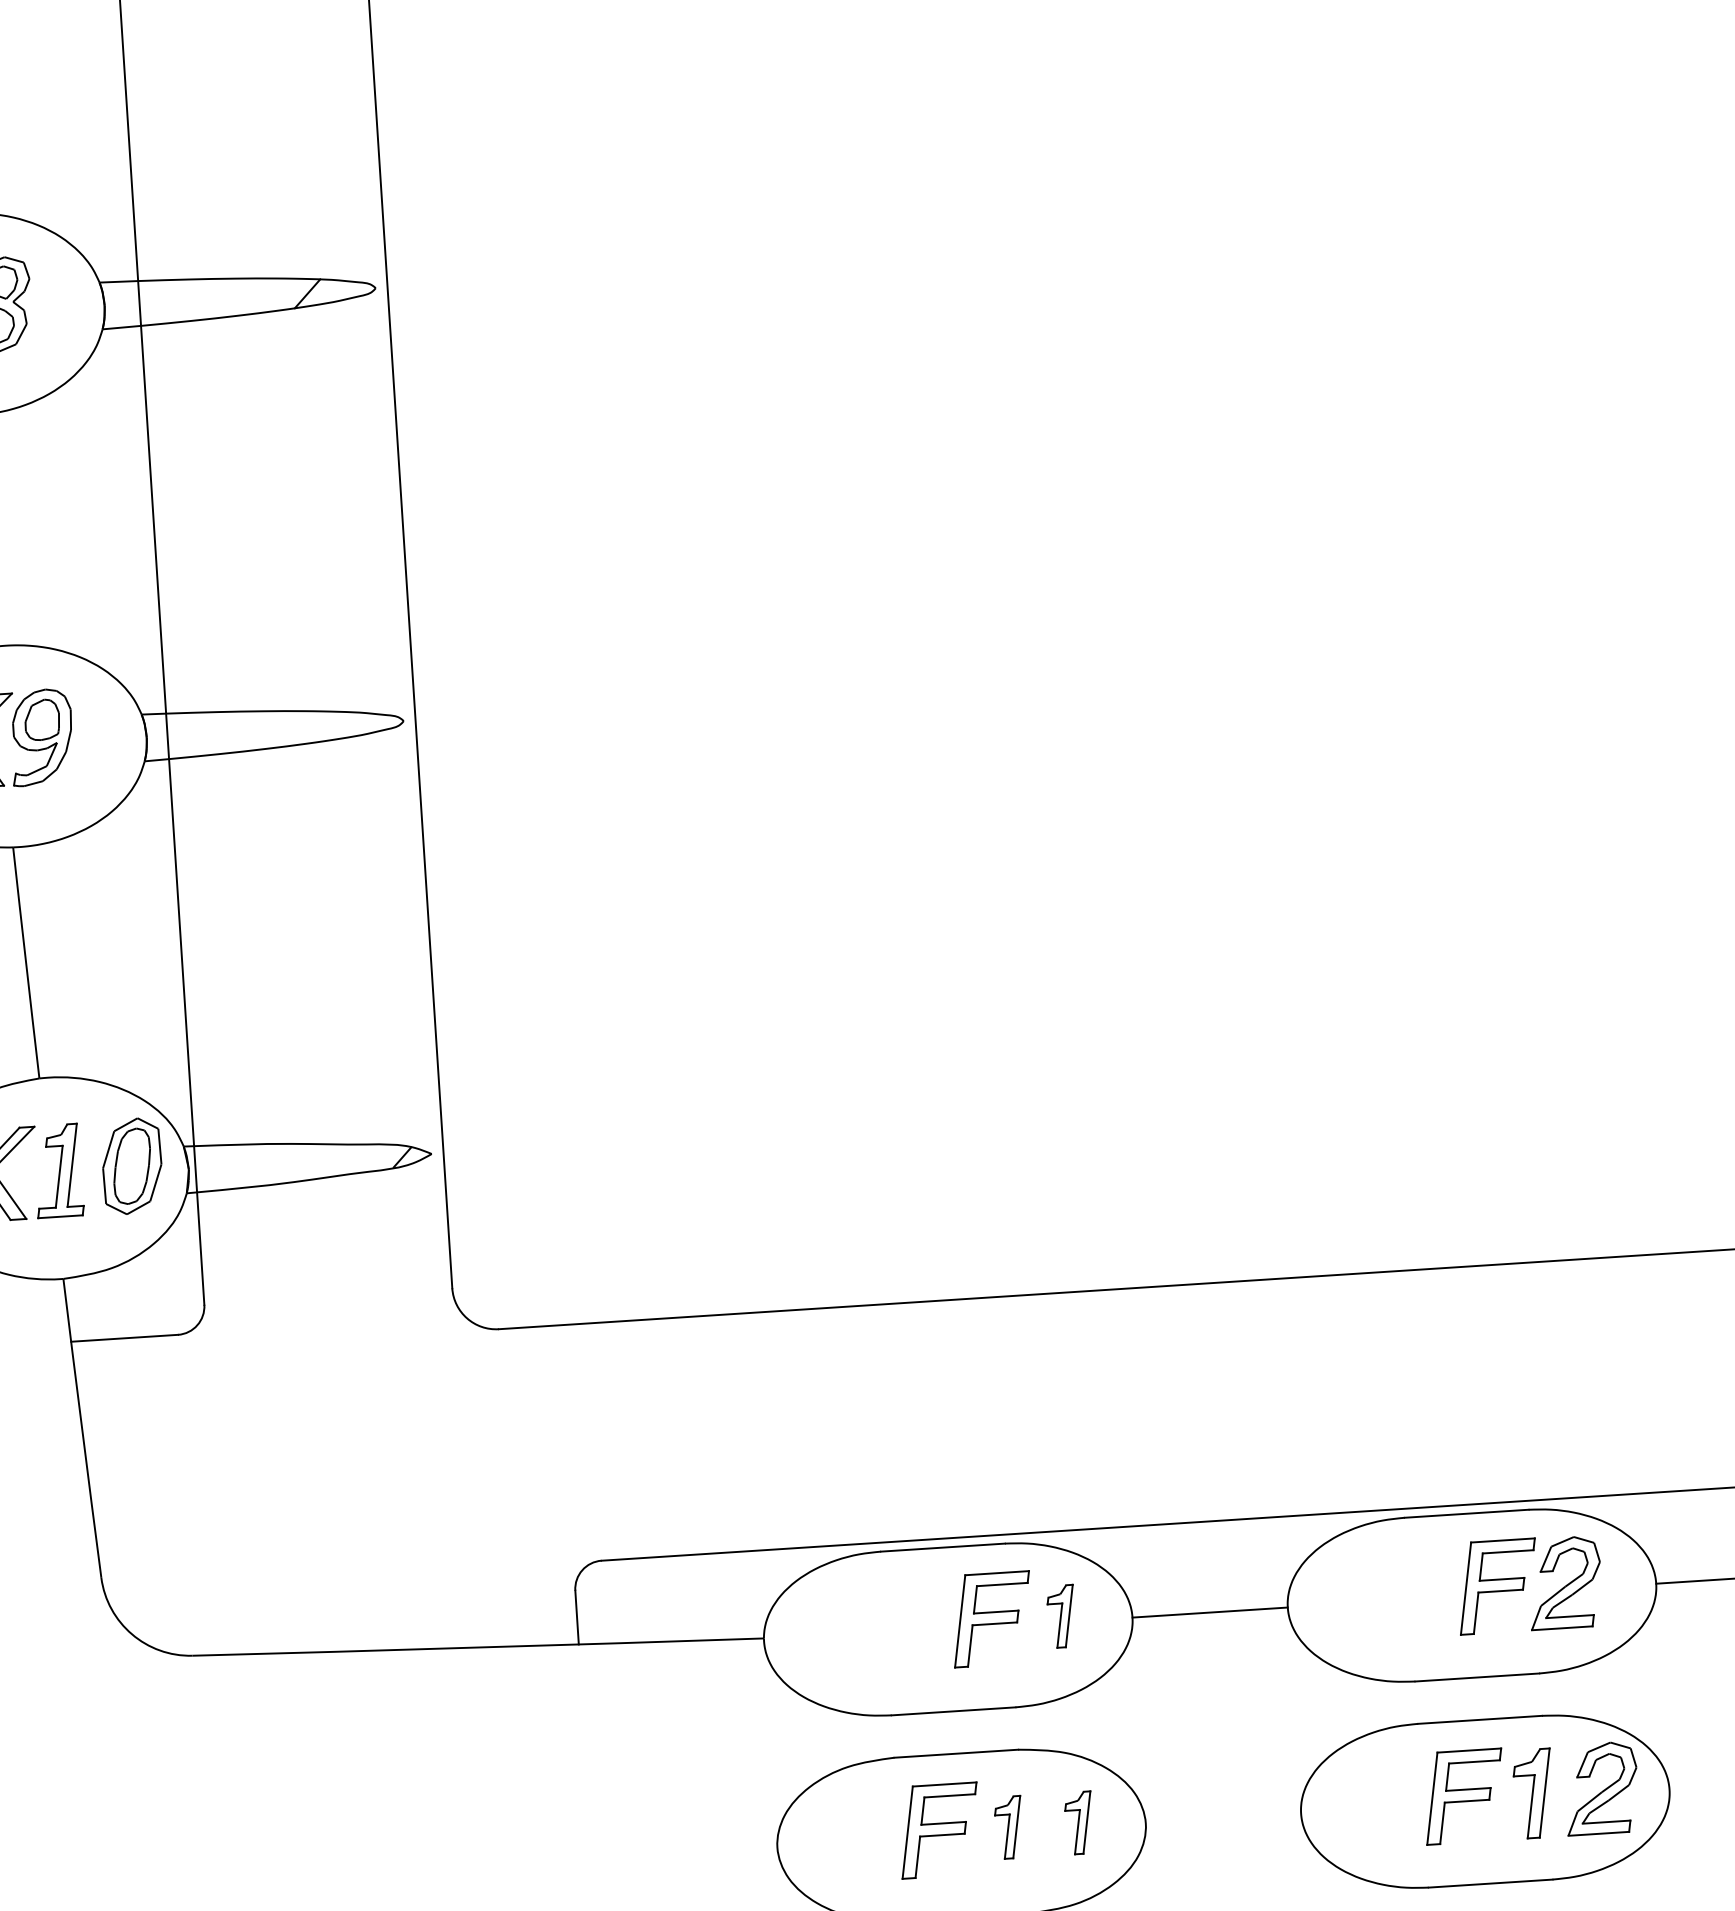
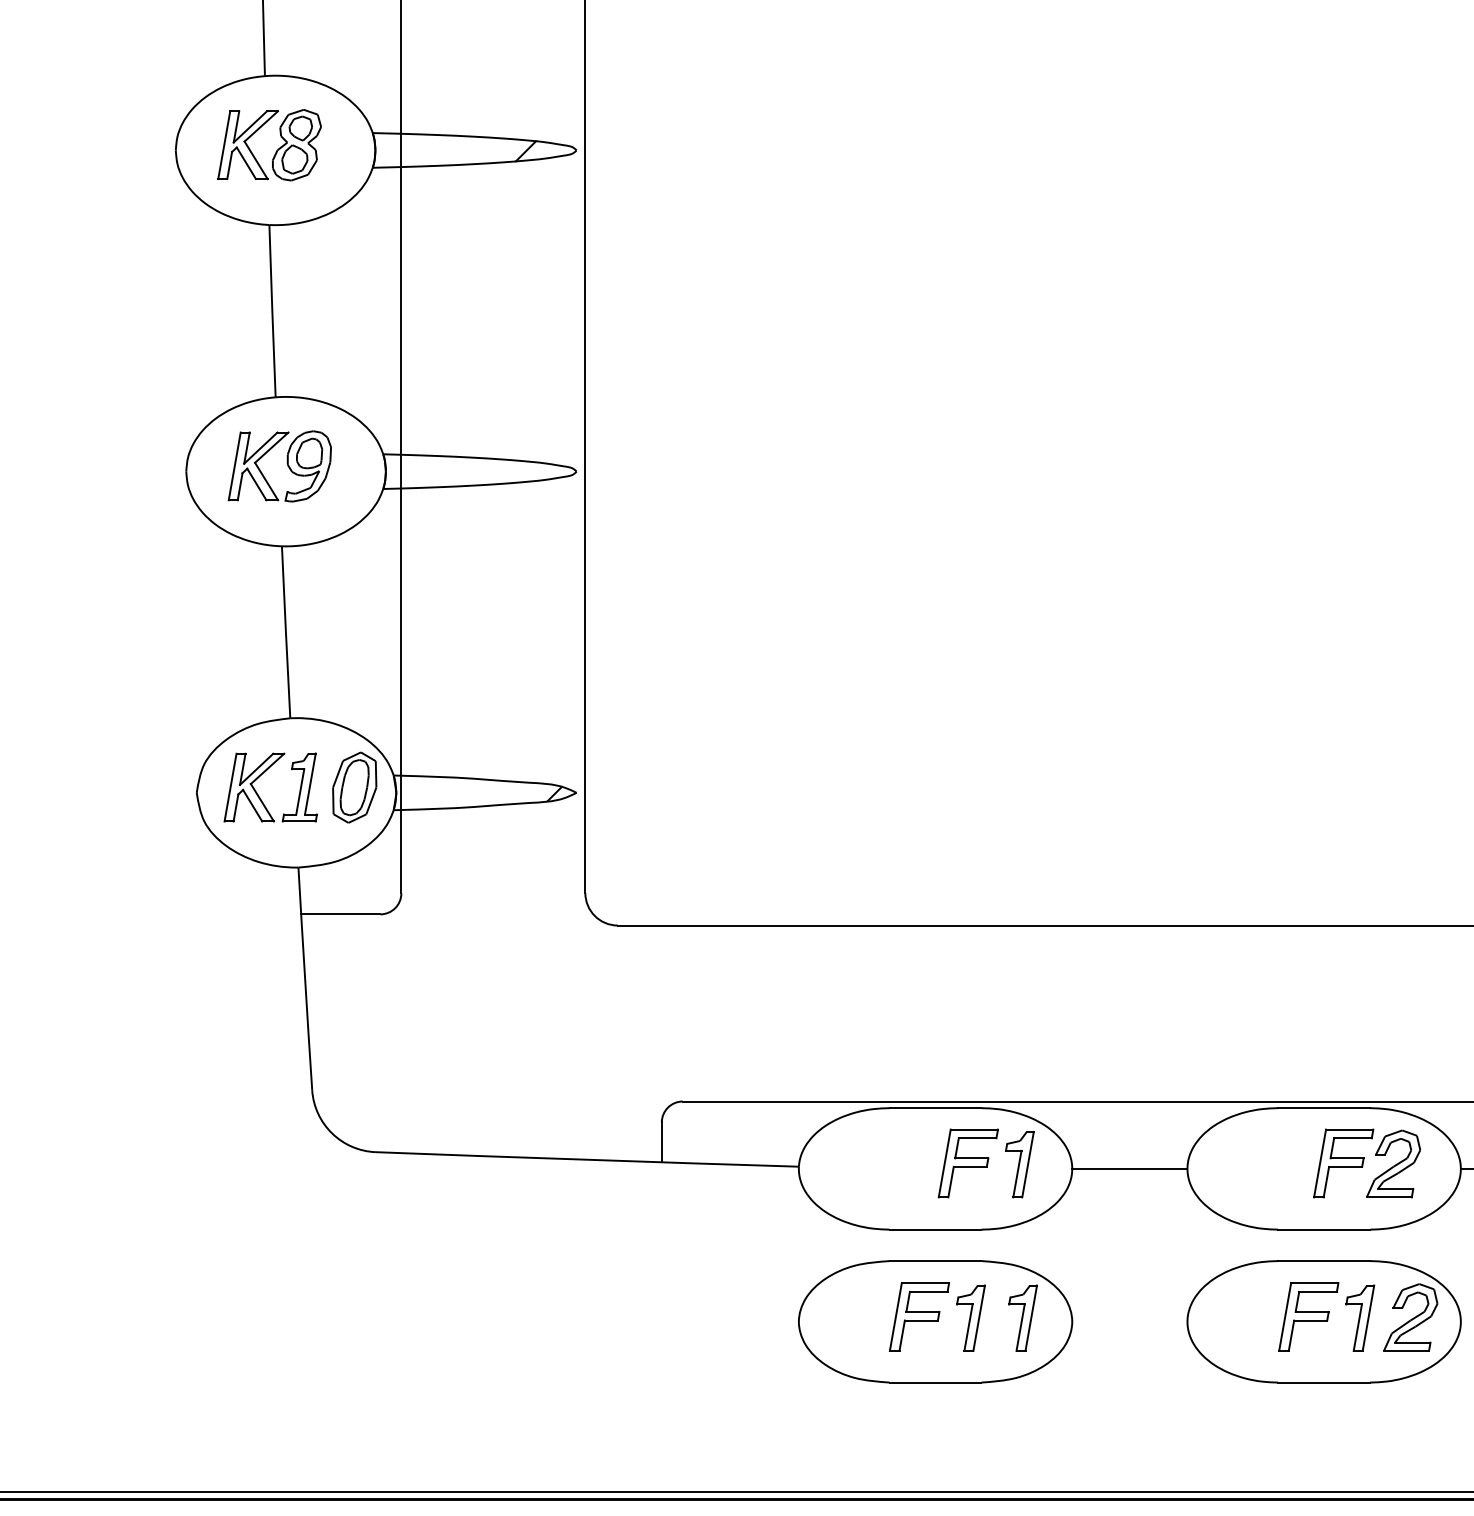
part: (1061, 1616) -> (1019, 1164), size x1.43
part: (1078, 1822) -> (1022, 1317), size x1.43
part: (1008, 1826) -> (970, 1317), size x1.43

